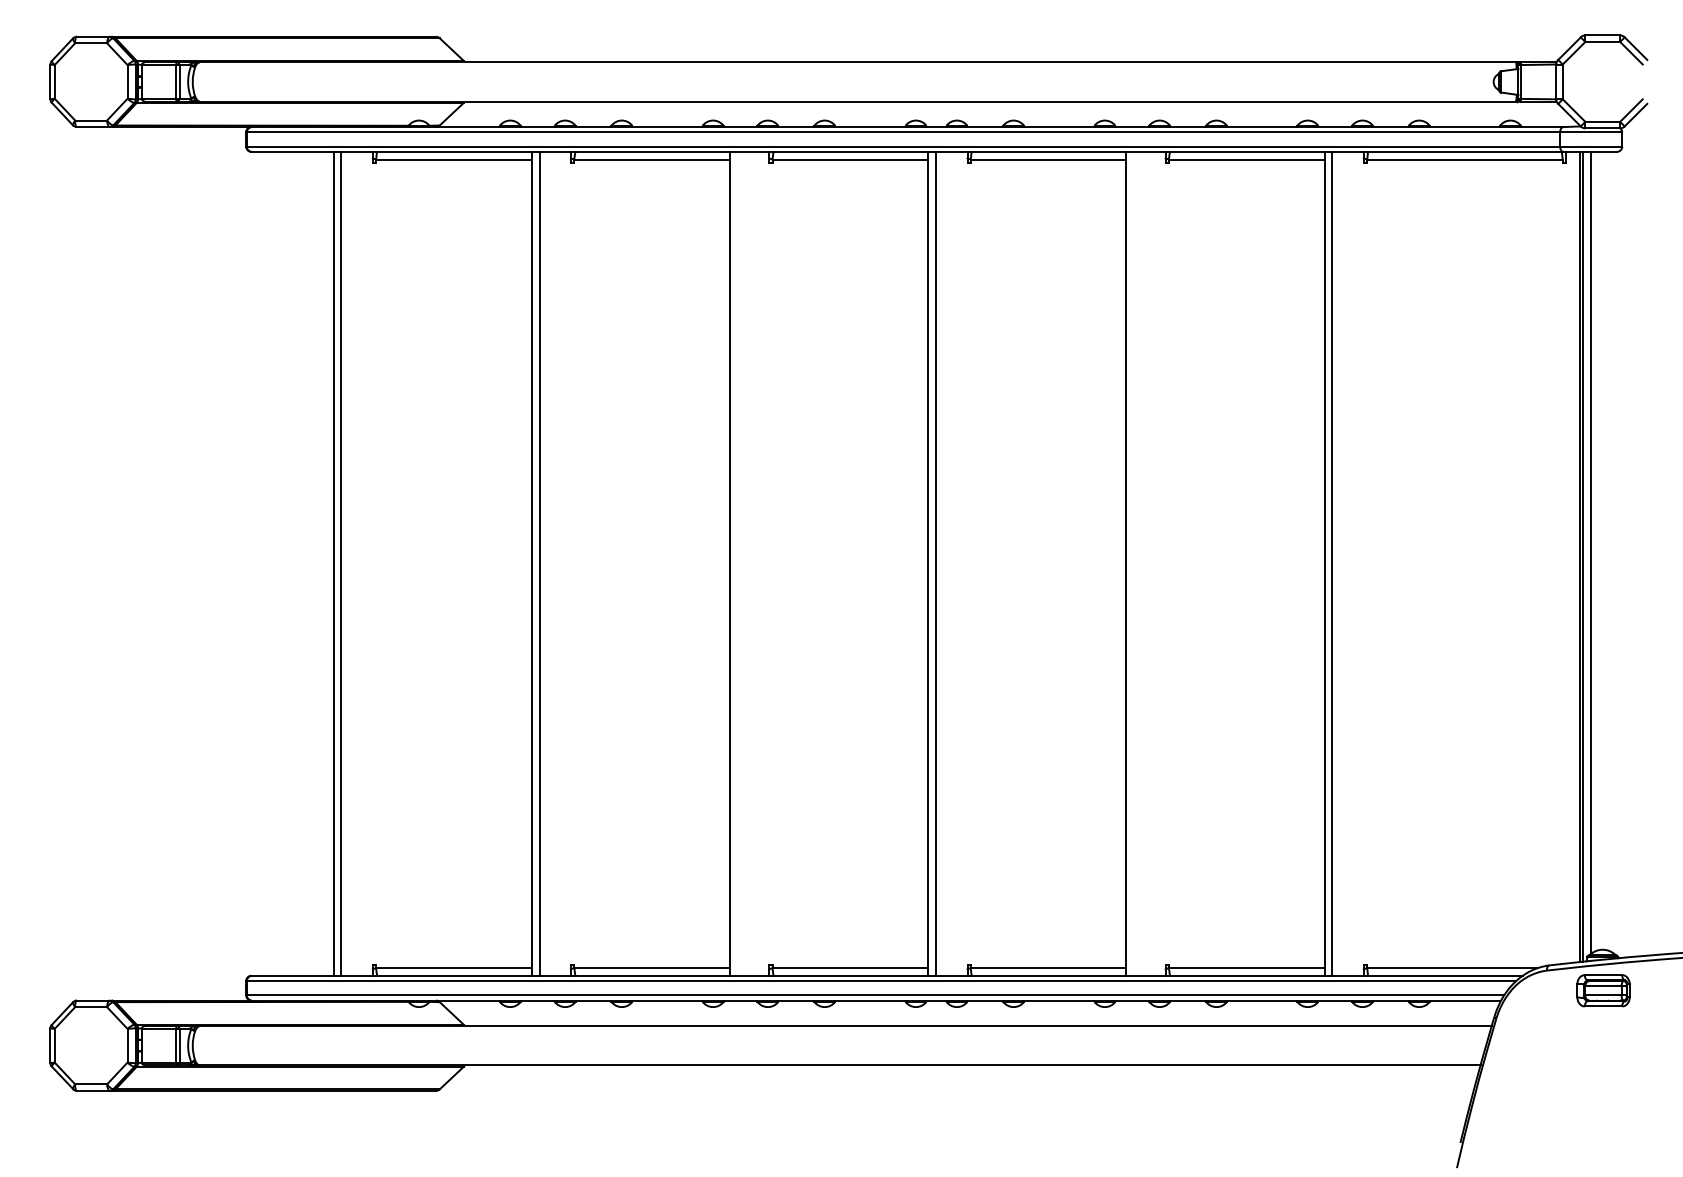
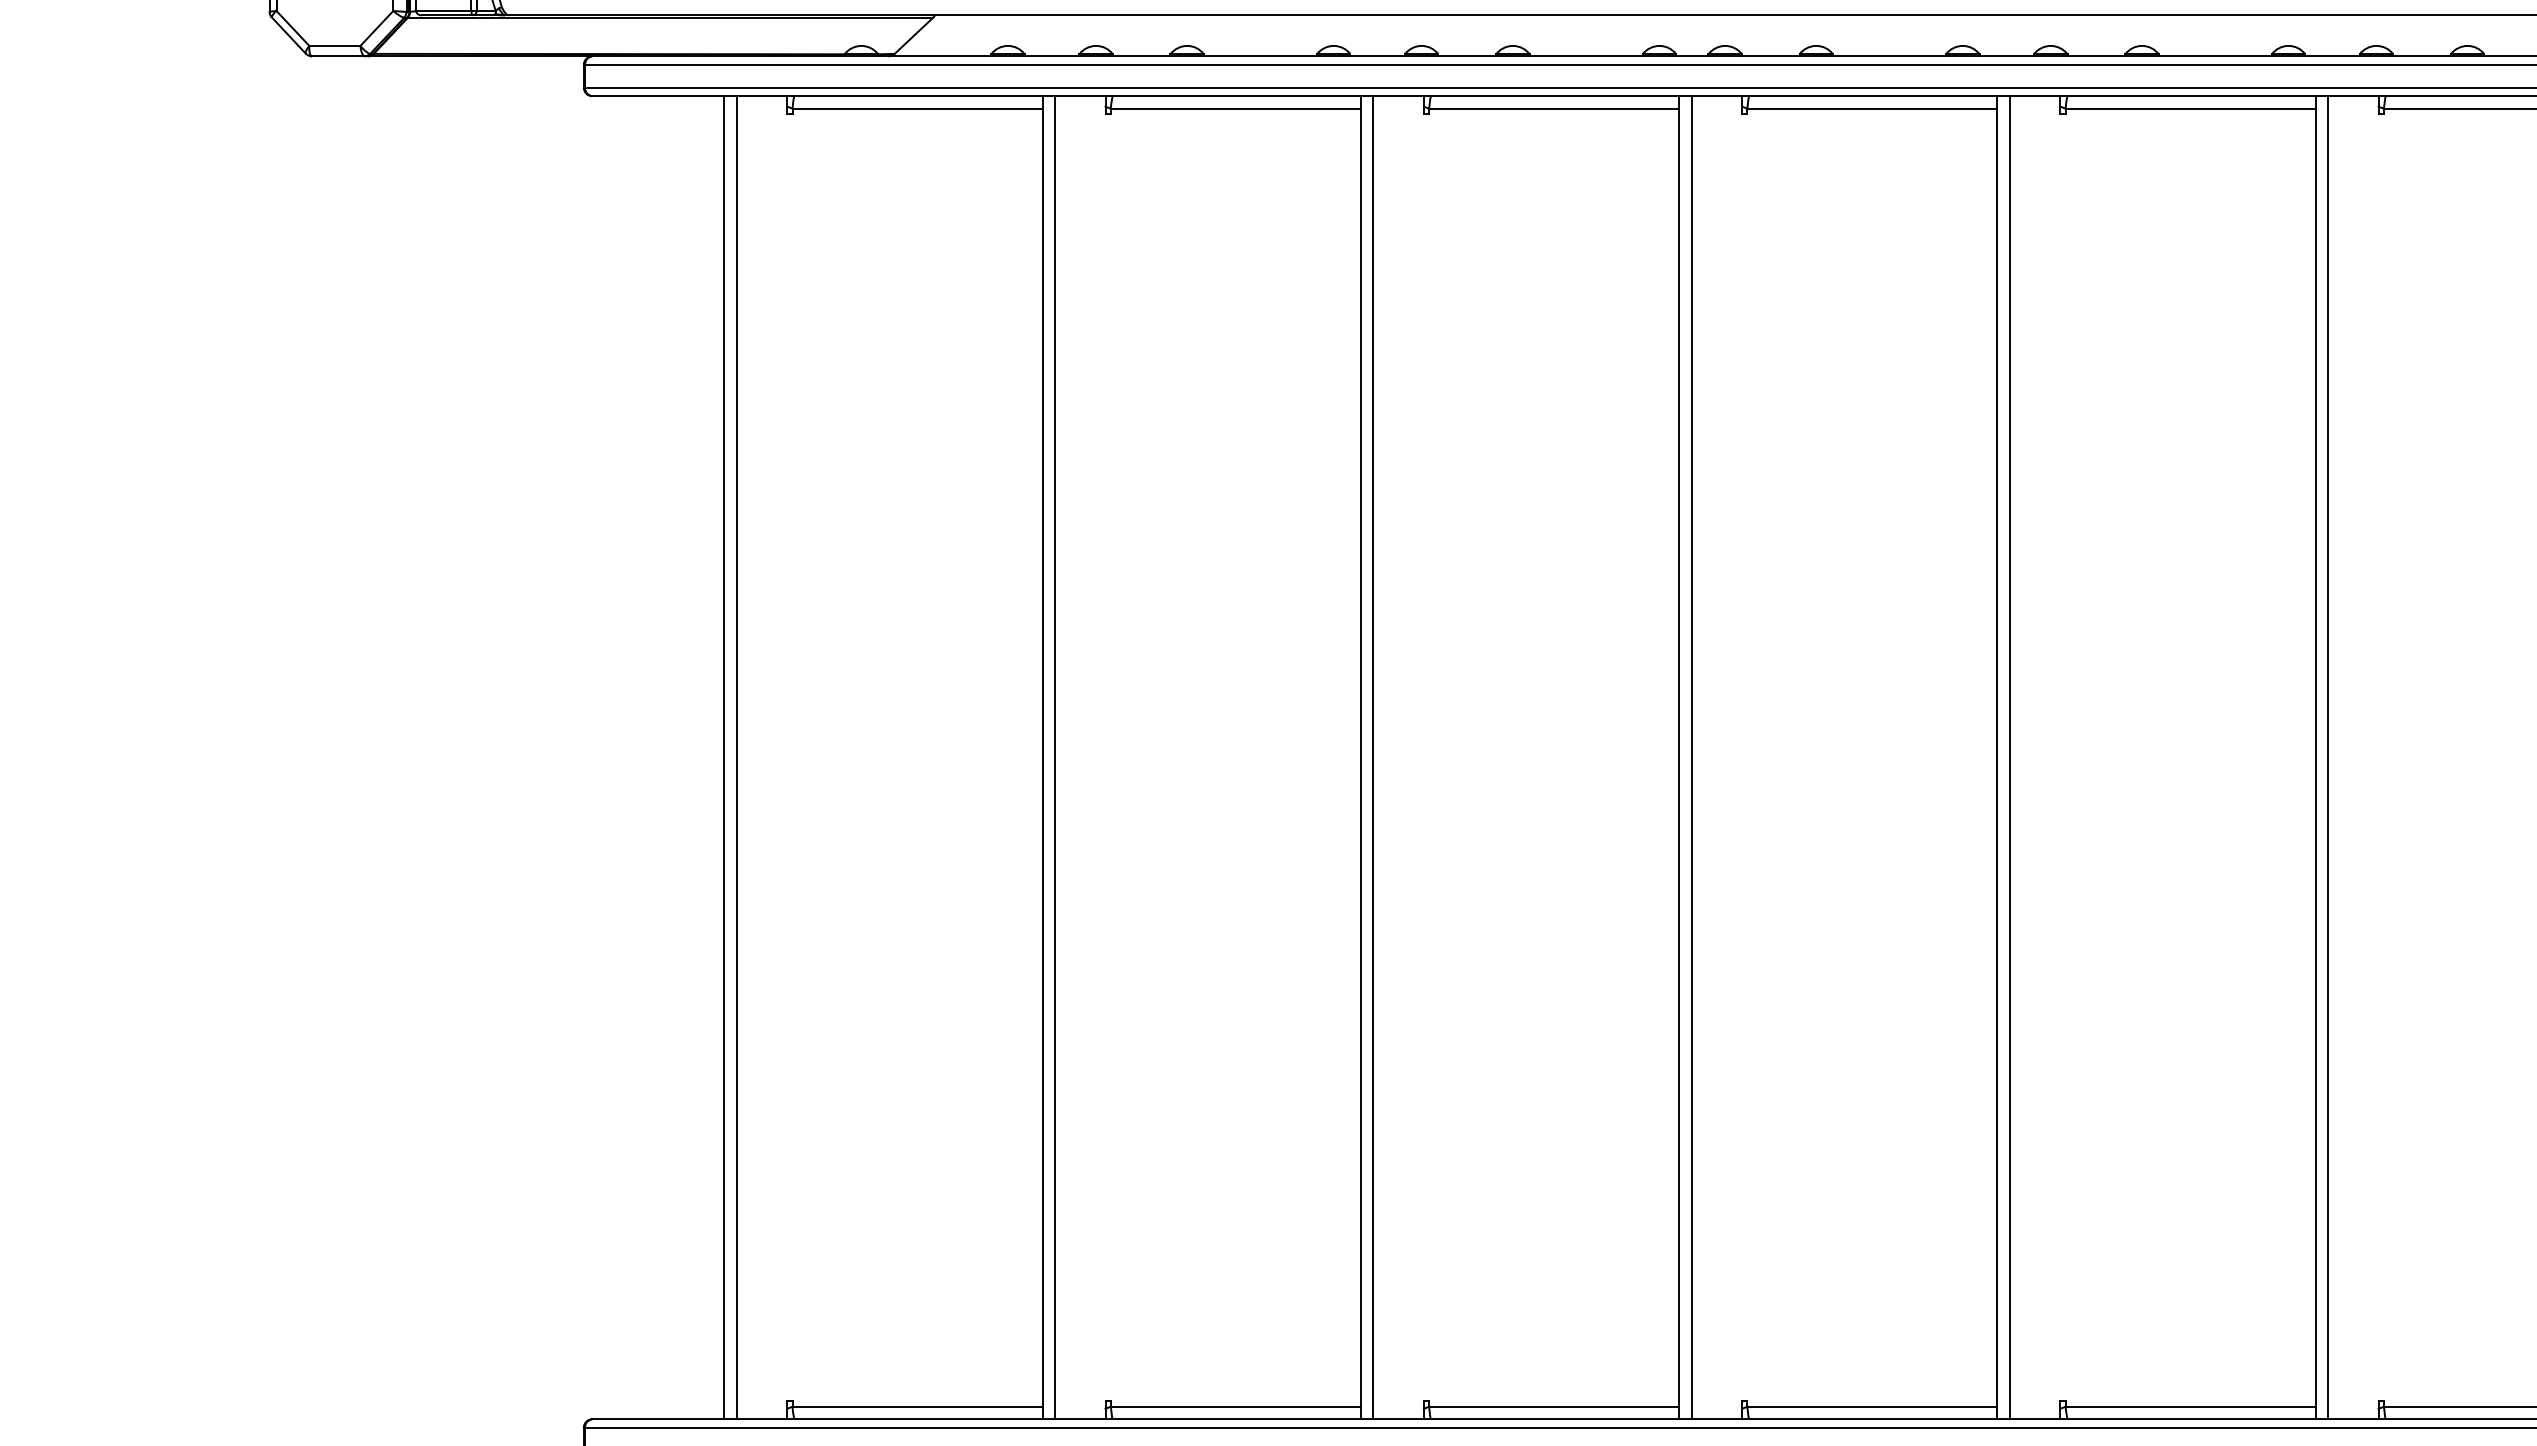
line: (737, 563) -> (1372, 757), added
line: (1134, 563) -> (2010, 757), added

